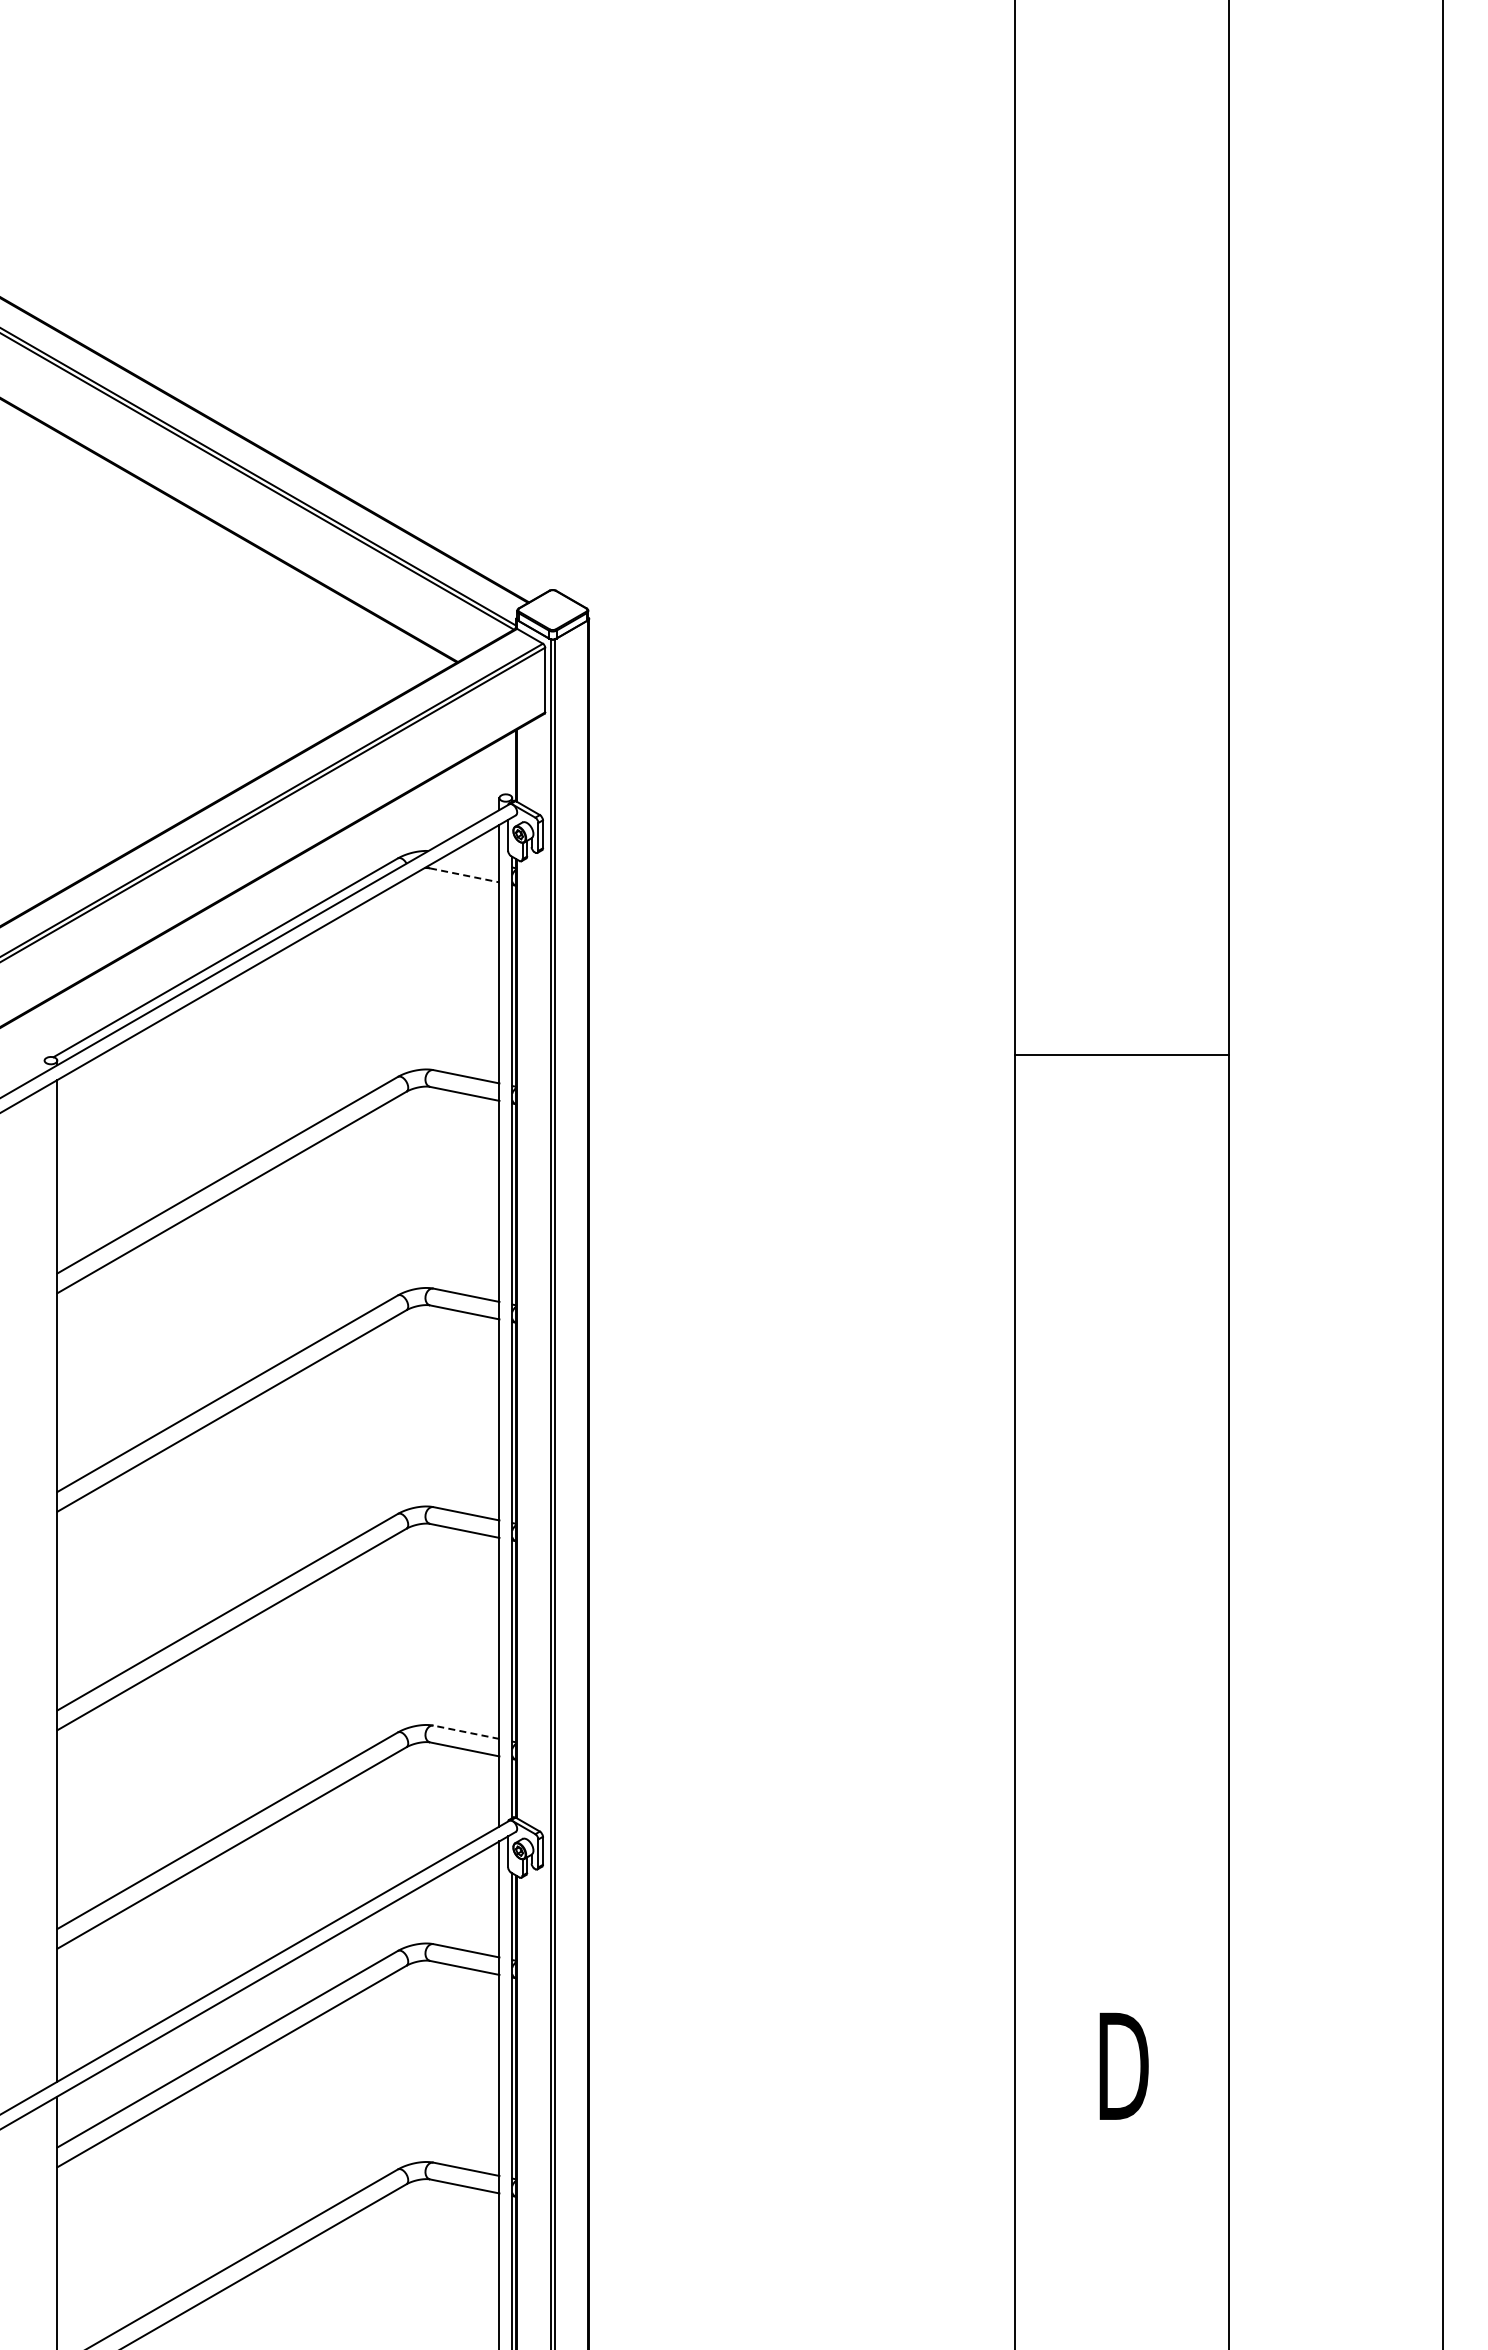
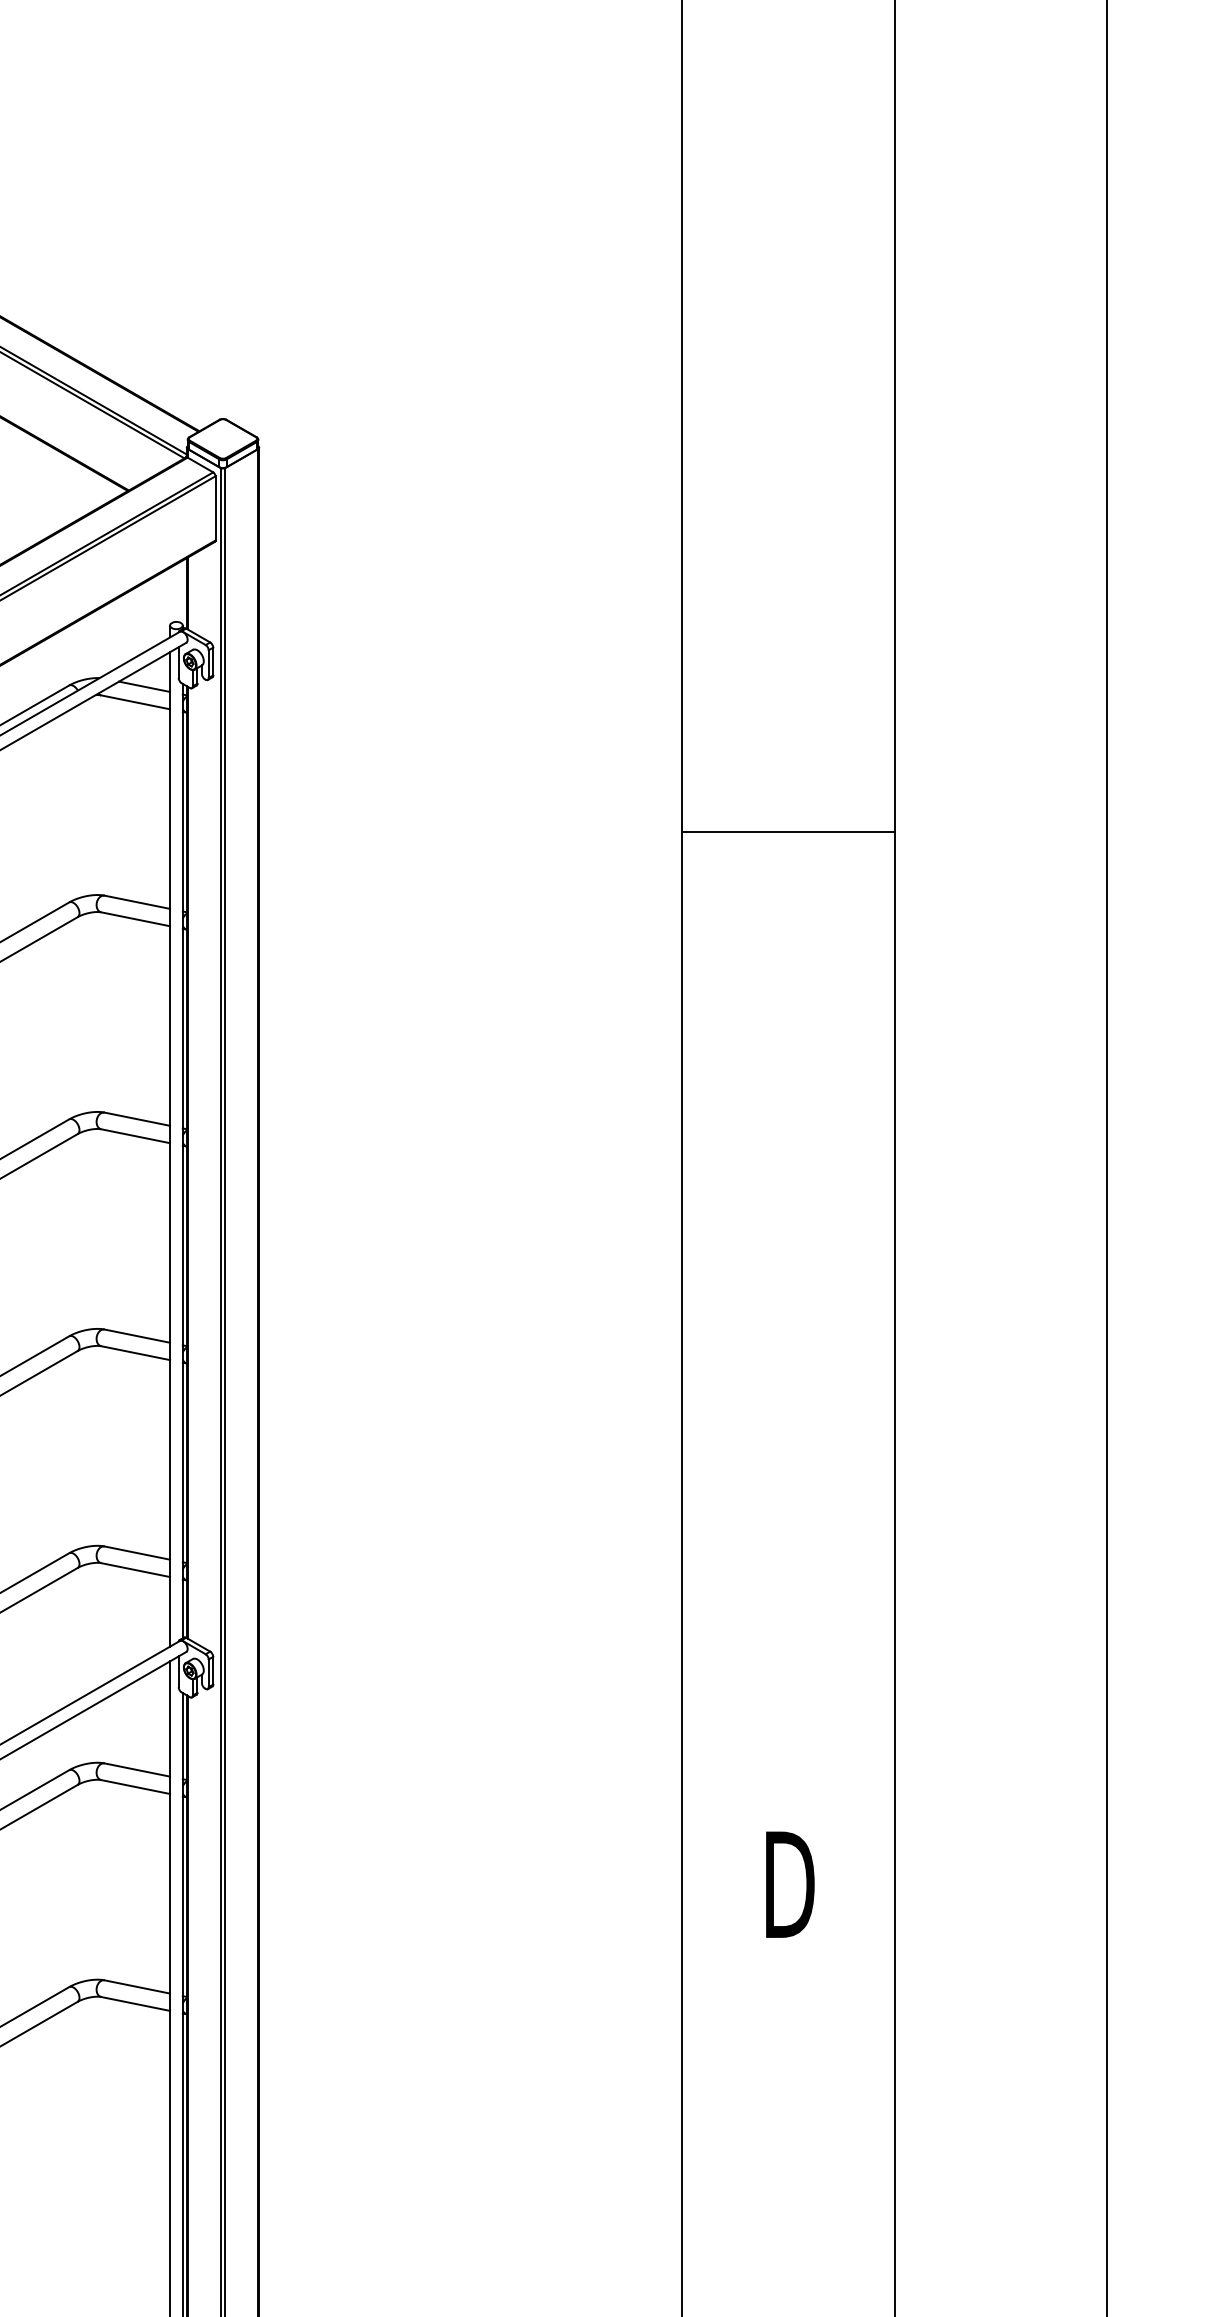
line: (473, 859) -> (144, 686), added
line: (465, 875) -> (136, 702), dashed -> solid
line: (1122, 1054) -> (788, 831), moved
line: (466, 1732) -> (137, 1553), dashed -> solid

